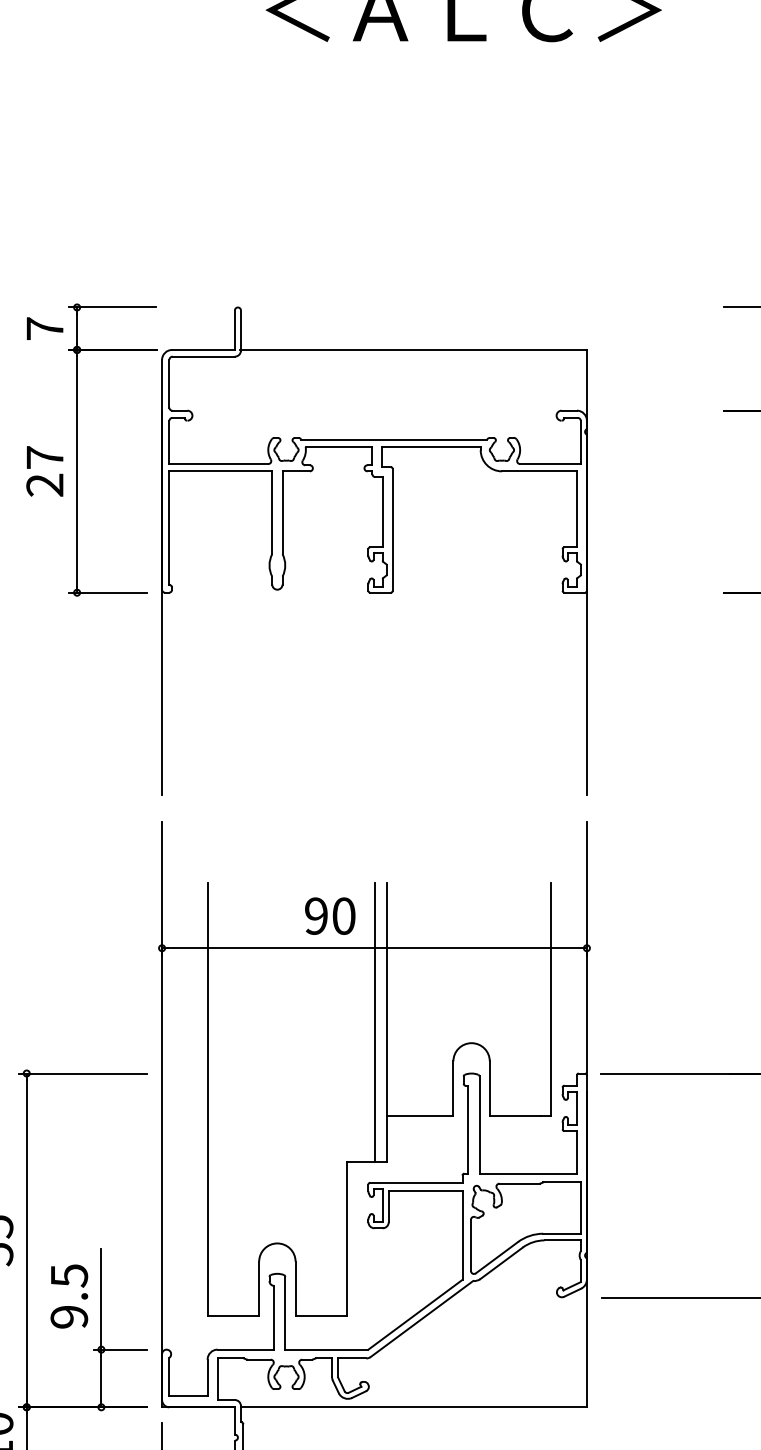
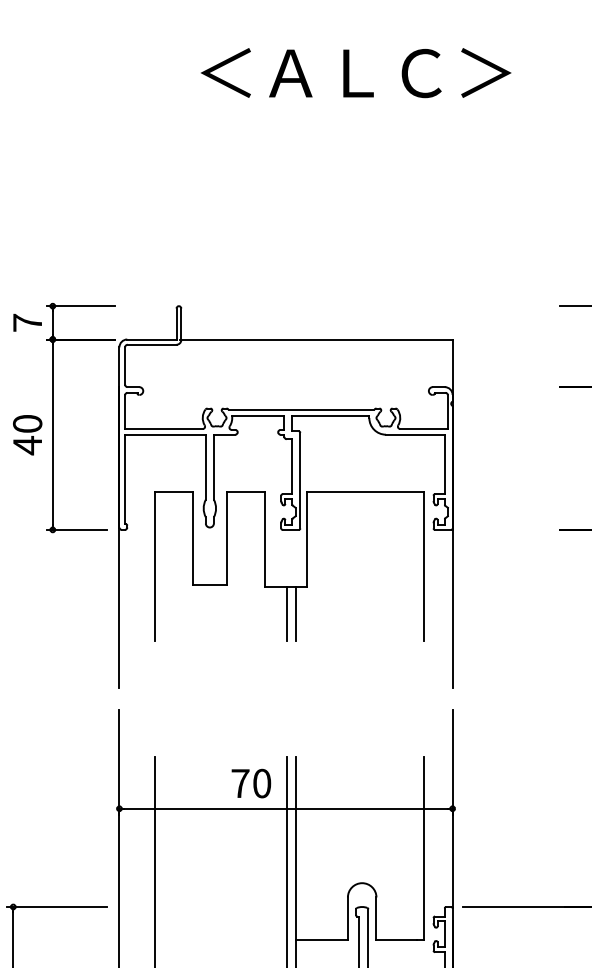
text: (44, 471) -> (27, 434), 27 -> 40
part: (401, 638) -> (307, 565), added
text: (316, 915) -> (240, 783), 90 -> 70

